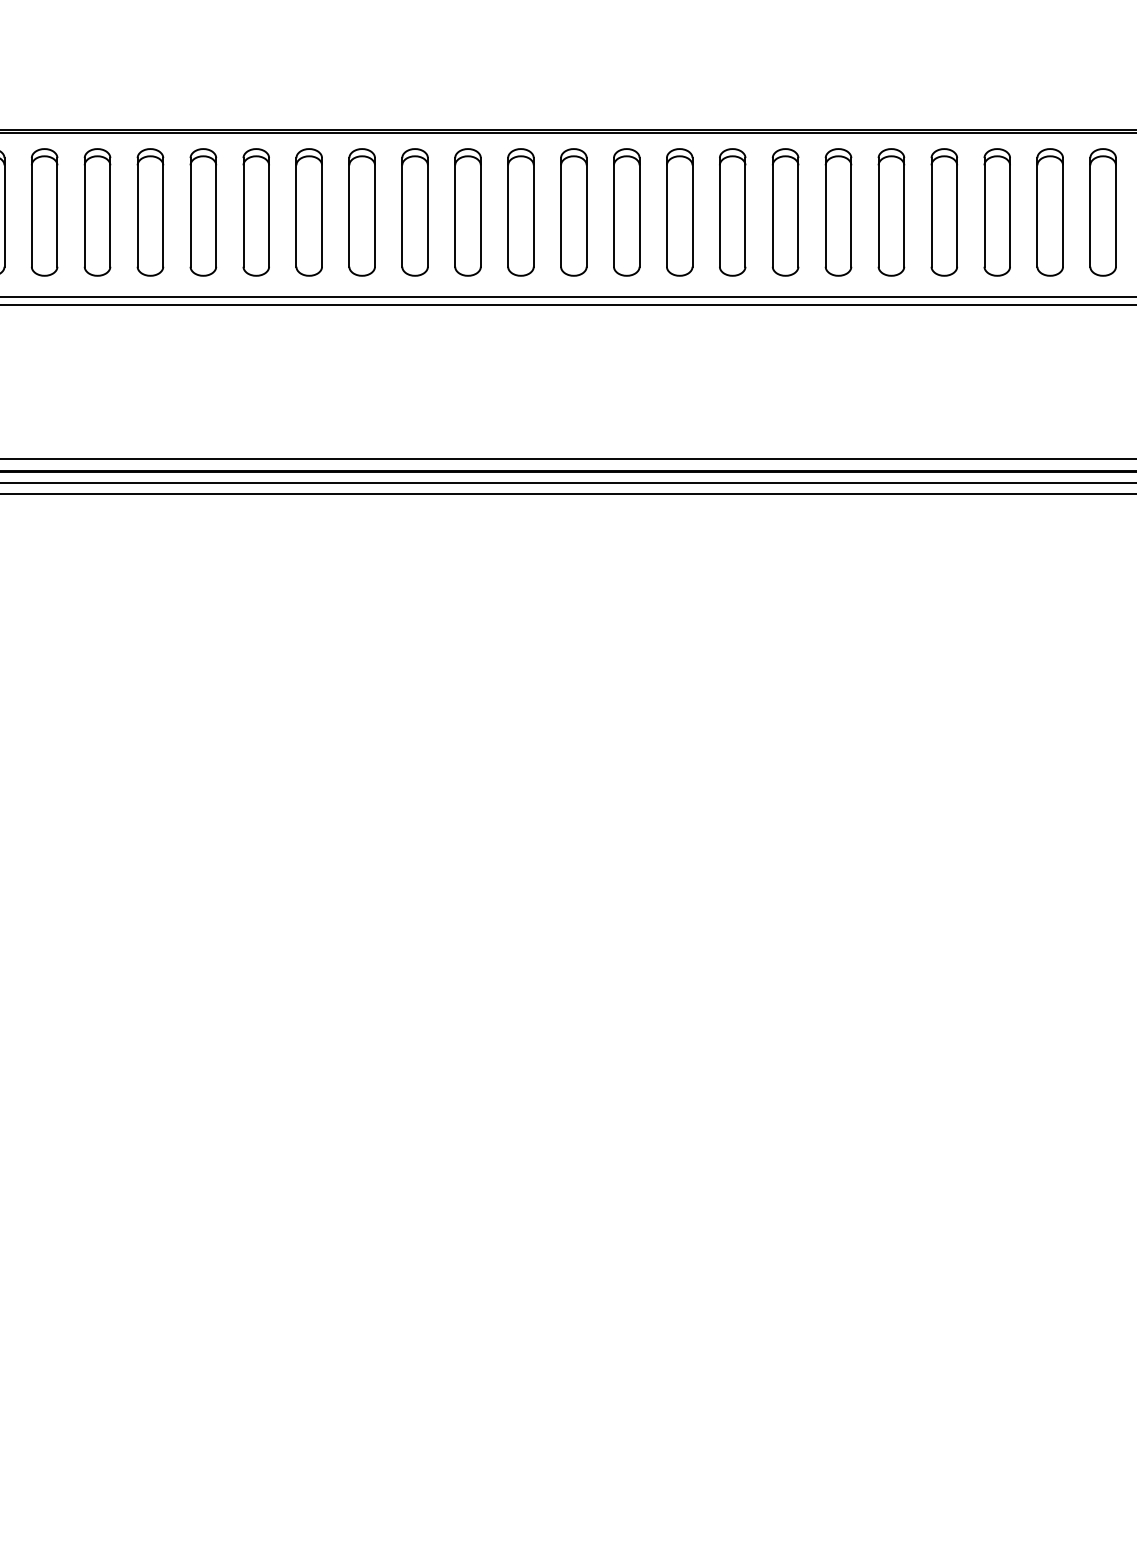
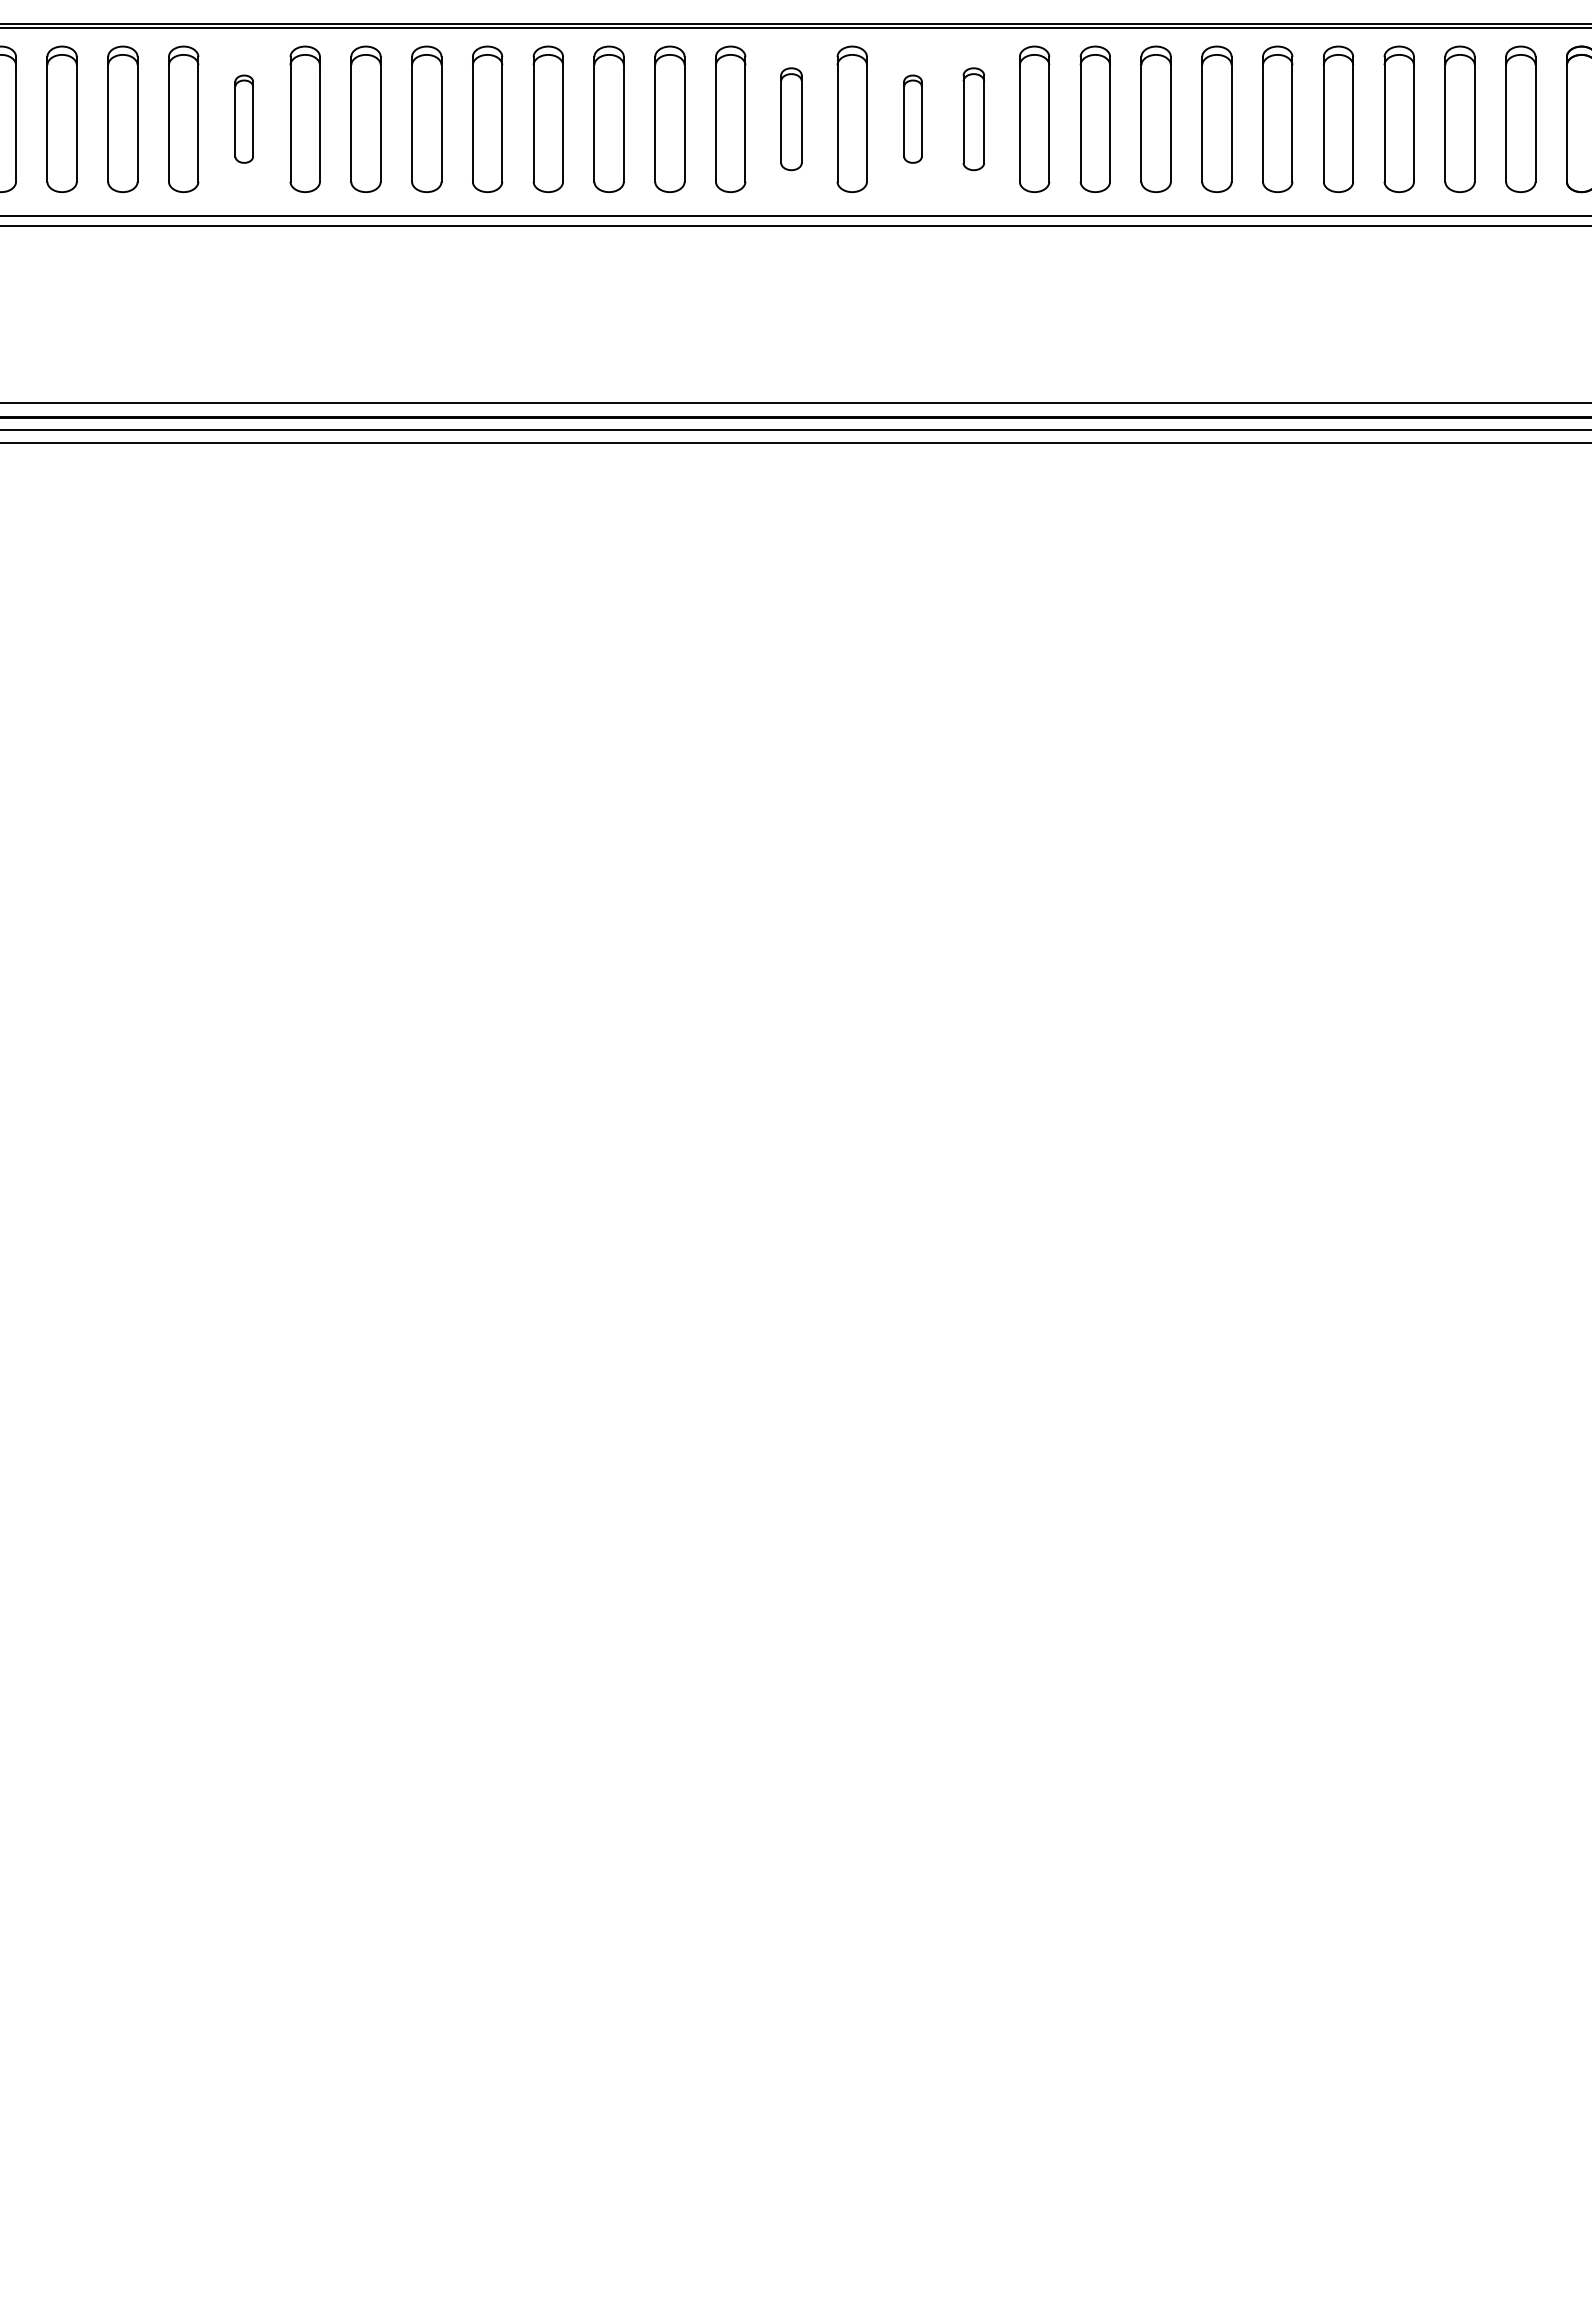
part: (308, 211) -> (243, 118), size x0.6
part: (785, 211) -> (791, 118), size x0.7
part: (890, 211) -> (912, 118), size x0.6
part: (944, 211) -> (973, 118), size x0.7

